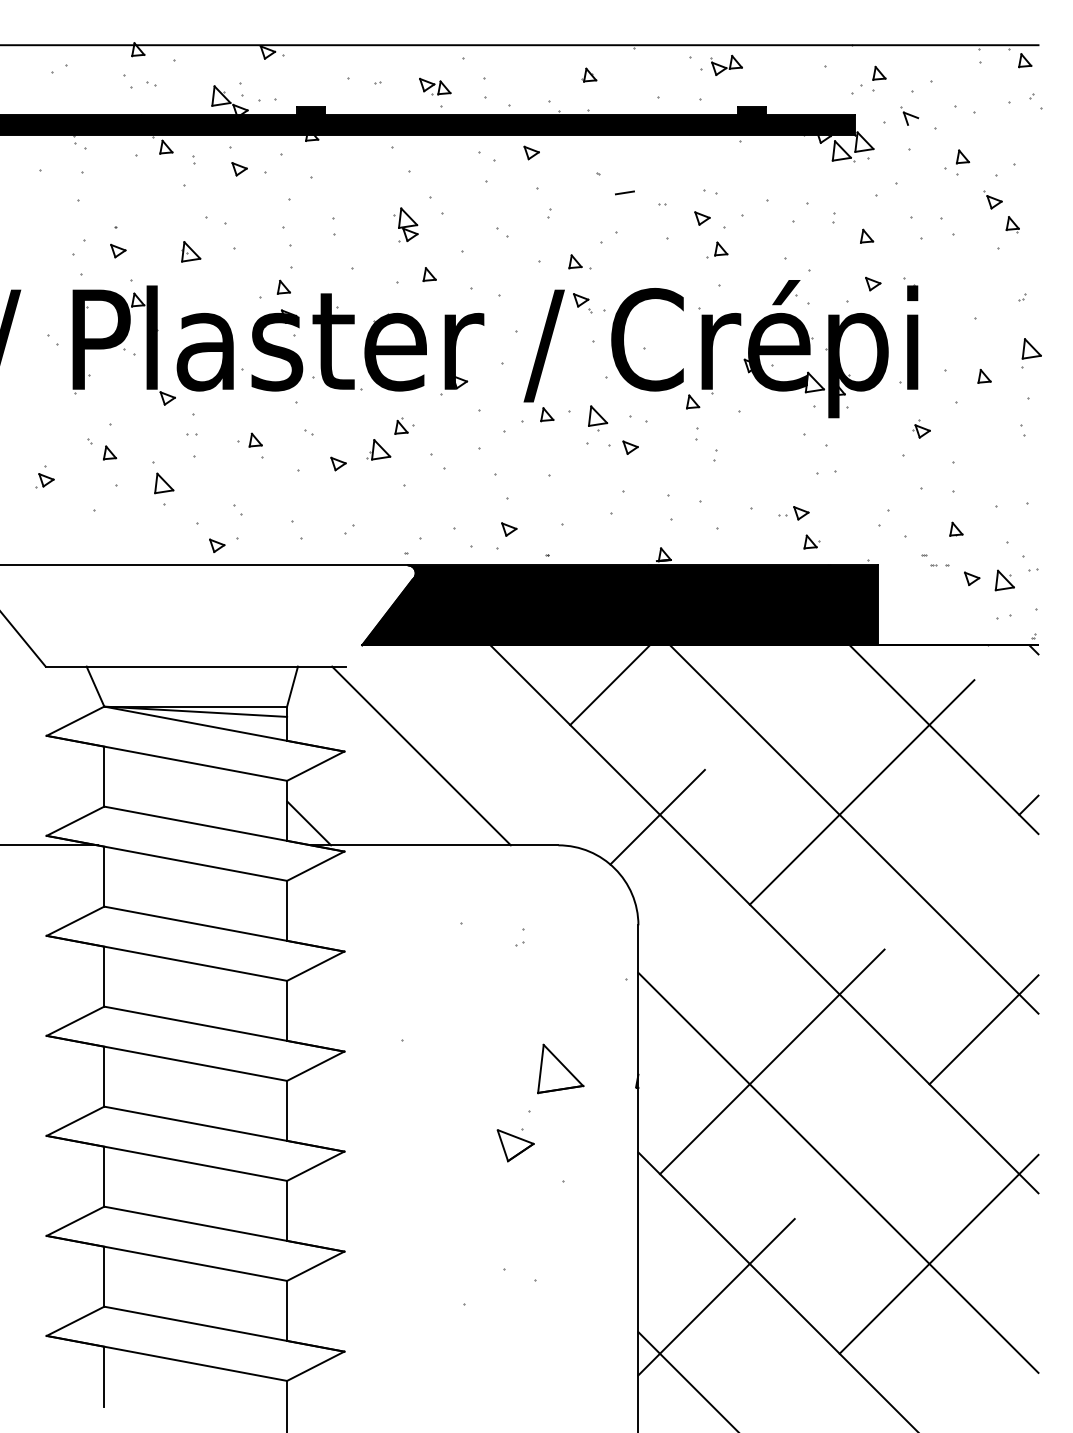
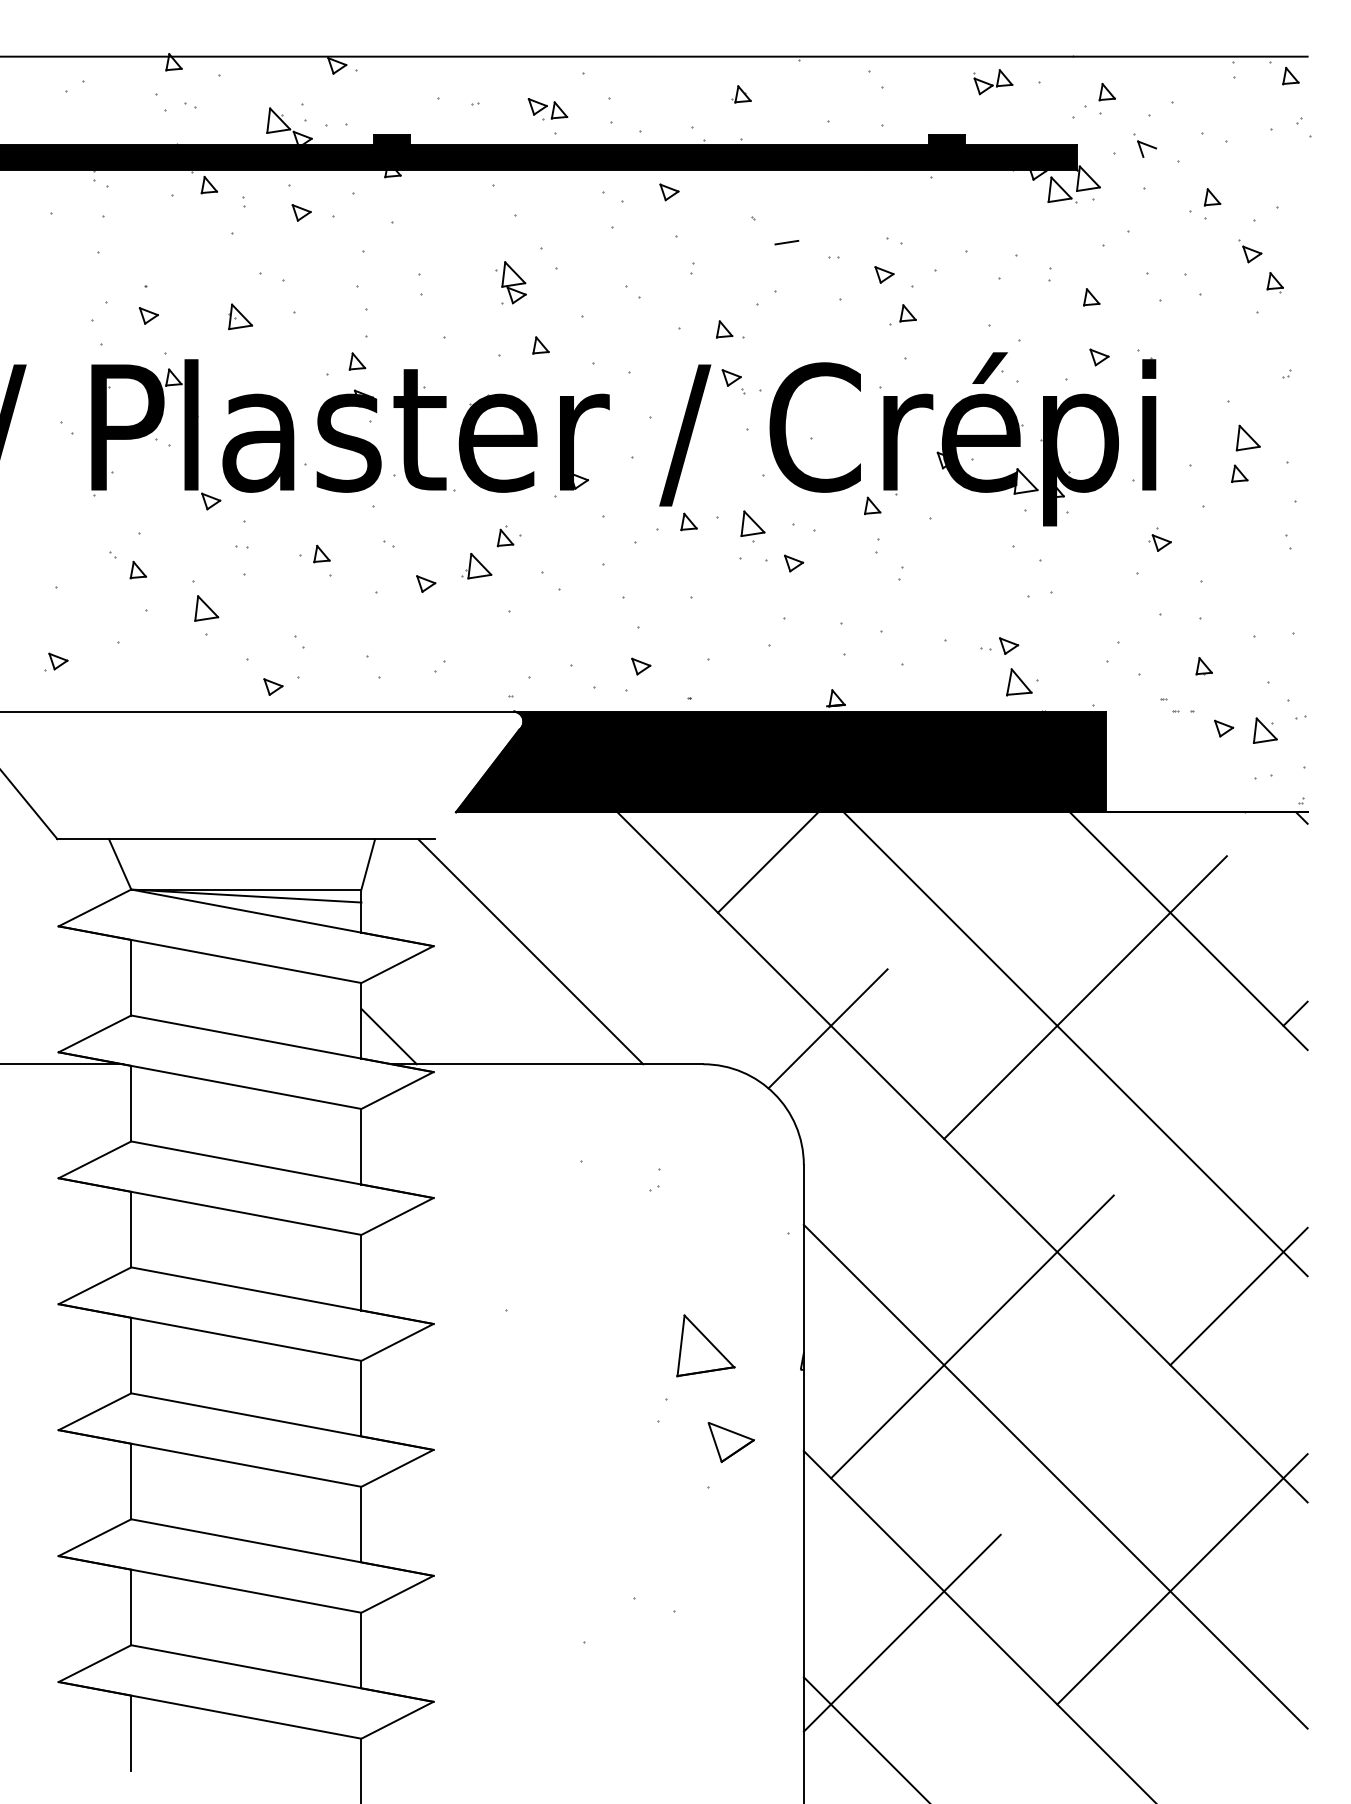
part: (727, 65) -> (993, 82), moved
part: (1031, 348) -> (1247, 437), moved
part: (44, 480) -> (56, 661), moved
part: (812, 542) -> (1022, 682), size x1.6
part: (515, 1145) -> (730, 1442), moved

